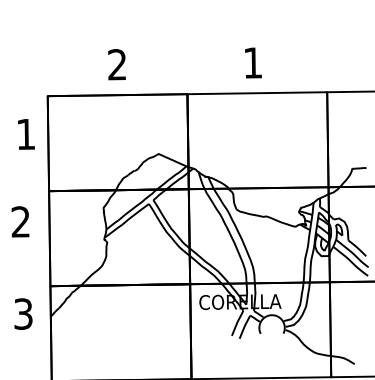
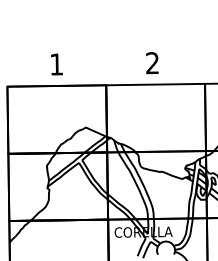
text: (252, 62) -> (152, 62), 1 -> 2
text: (117, 64) -> (56, 64), 2 -> 1

